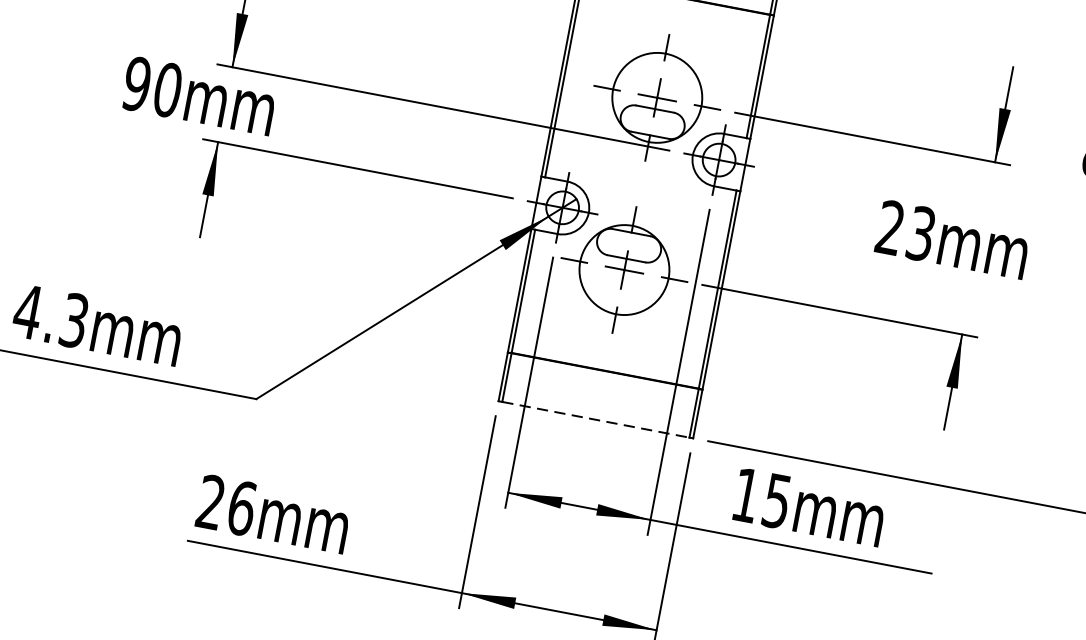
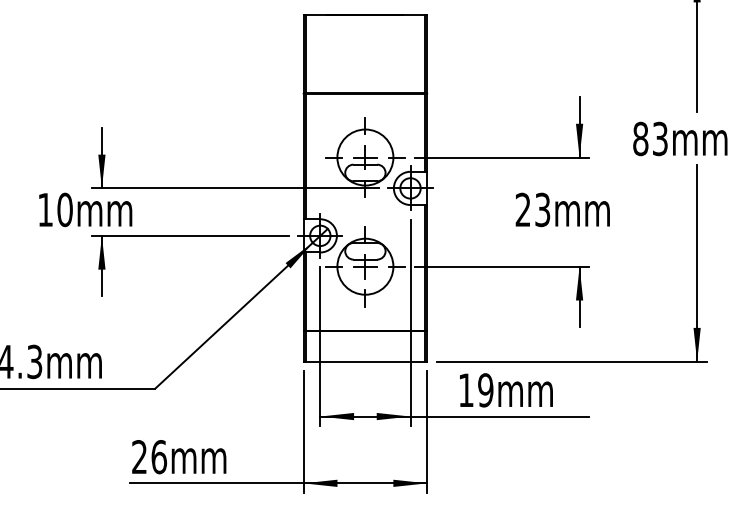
text: (137, 83) -> (45, 209), 90mm -> 10mm
line: (596, 419) -> (365, 361), dashed -> solid
text: (776, 501) -> (485, 390), 15mm -> 19mm

